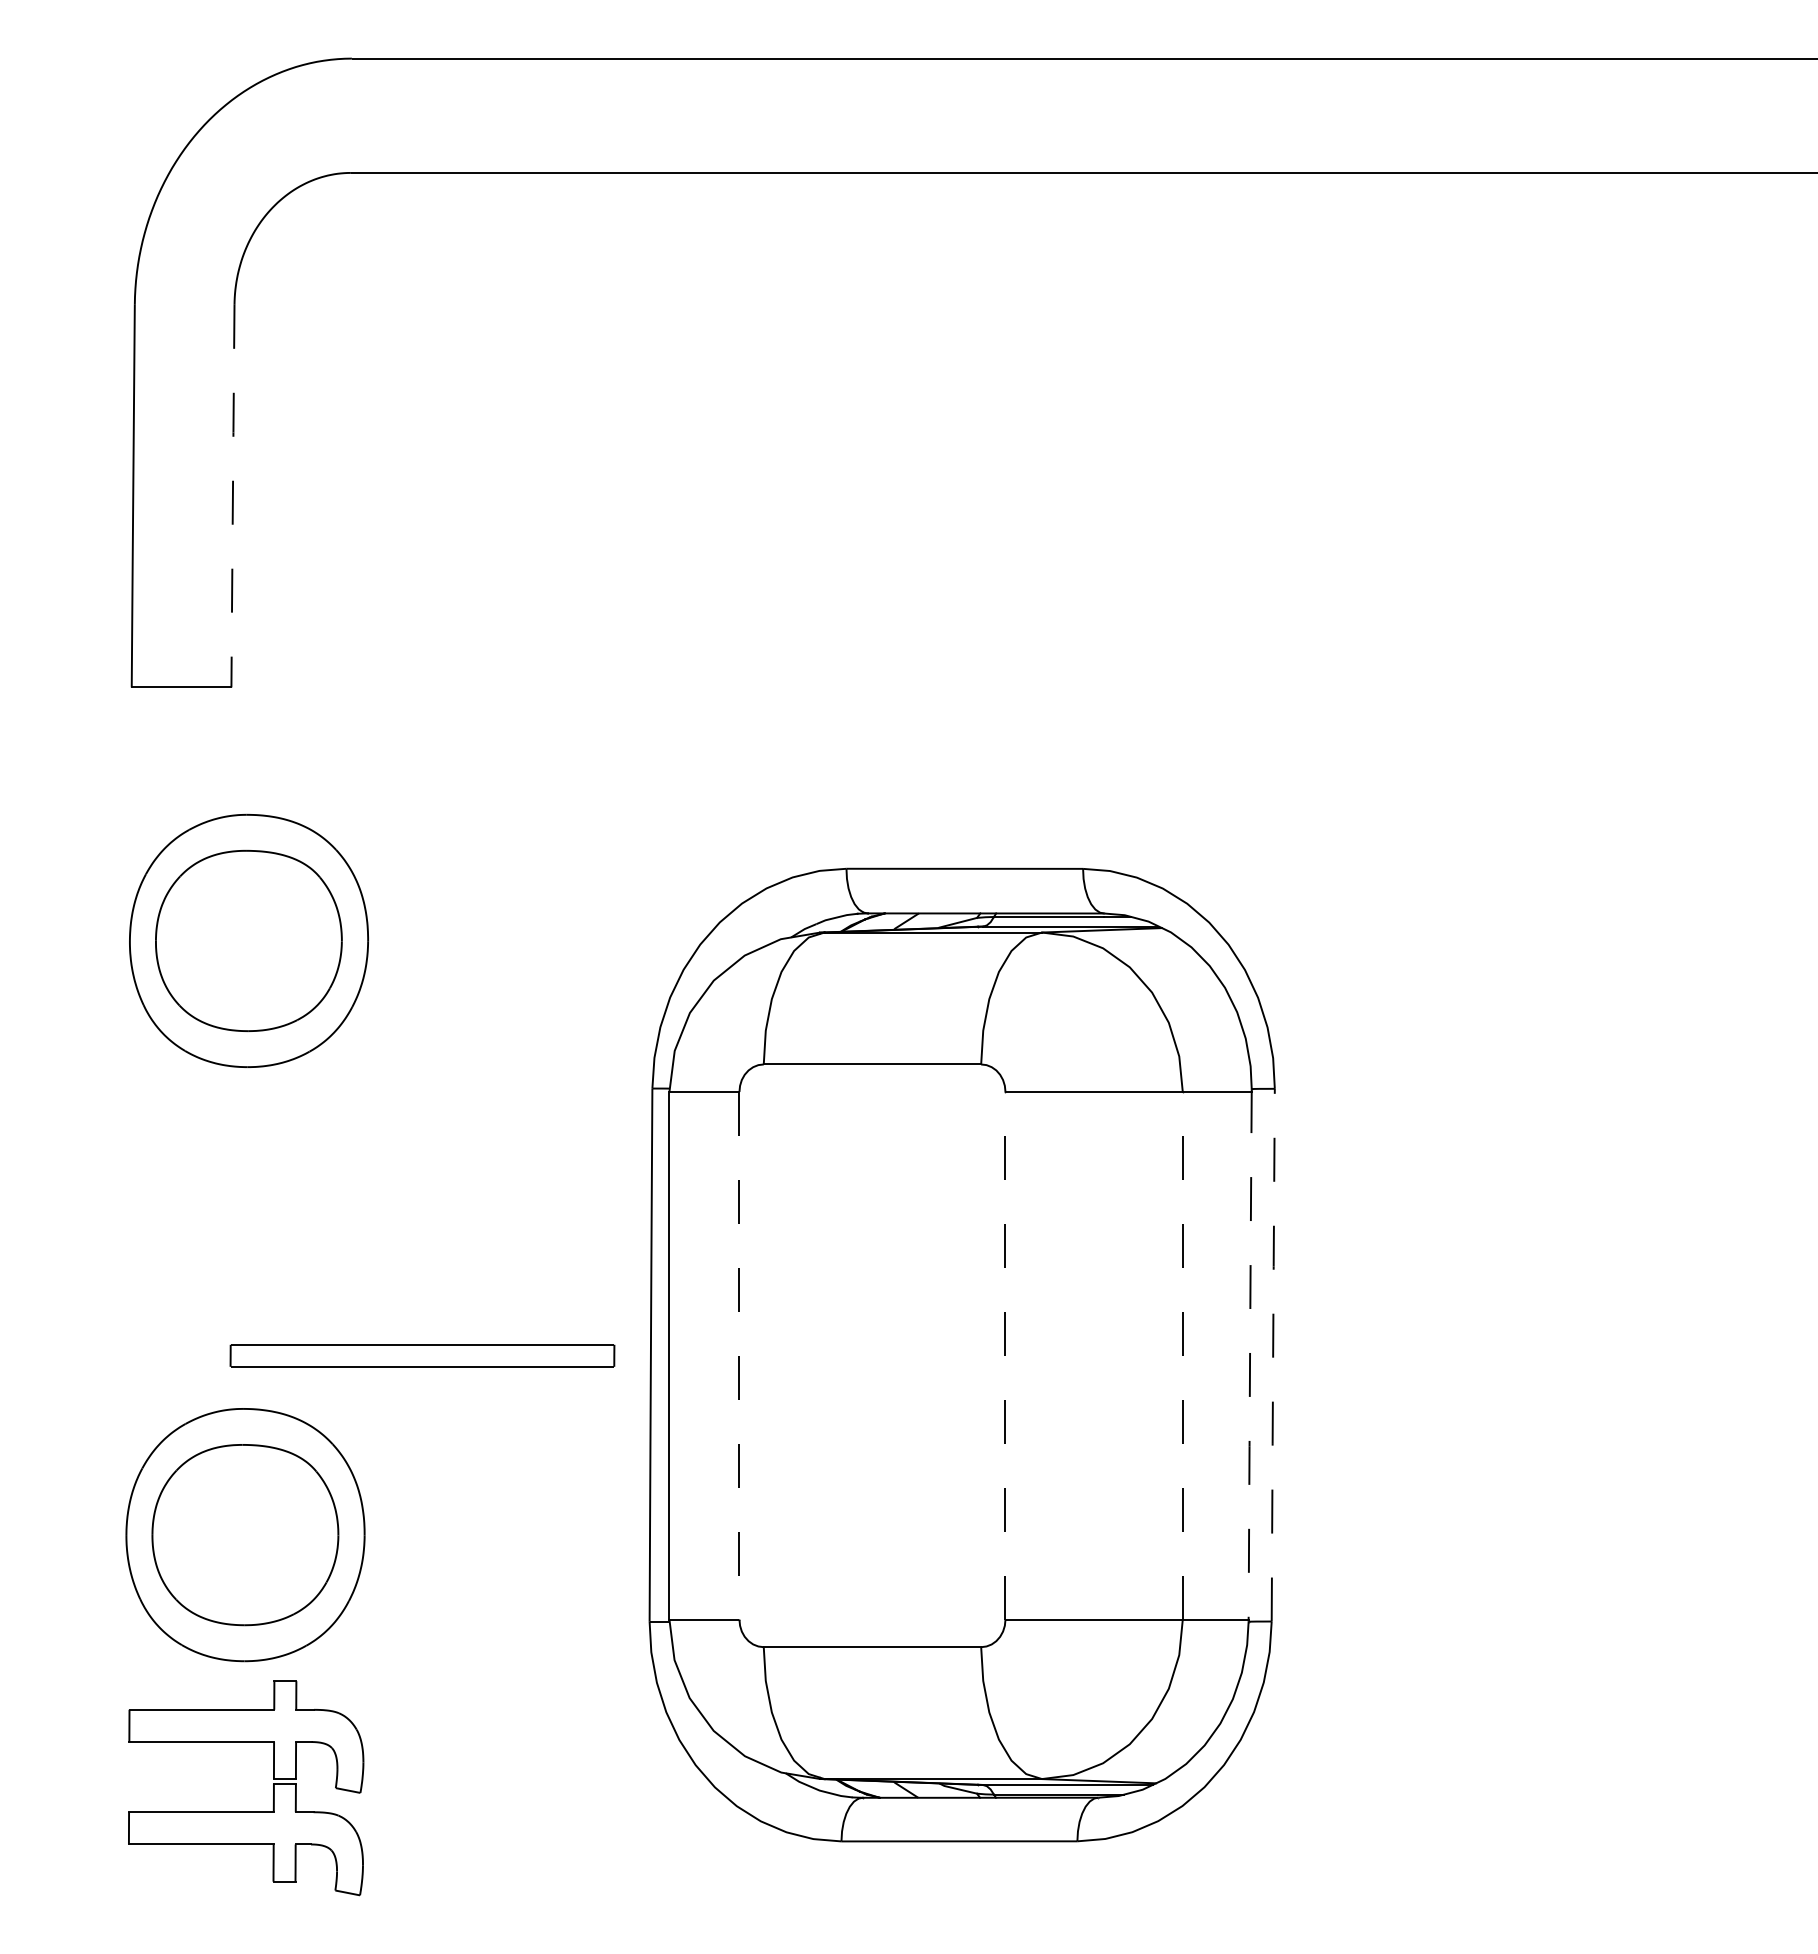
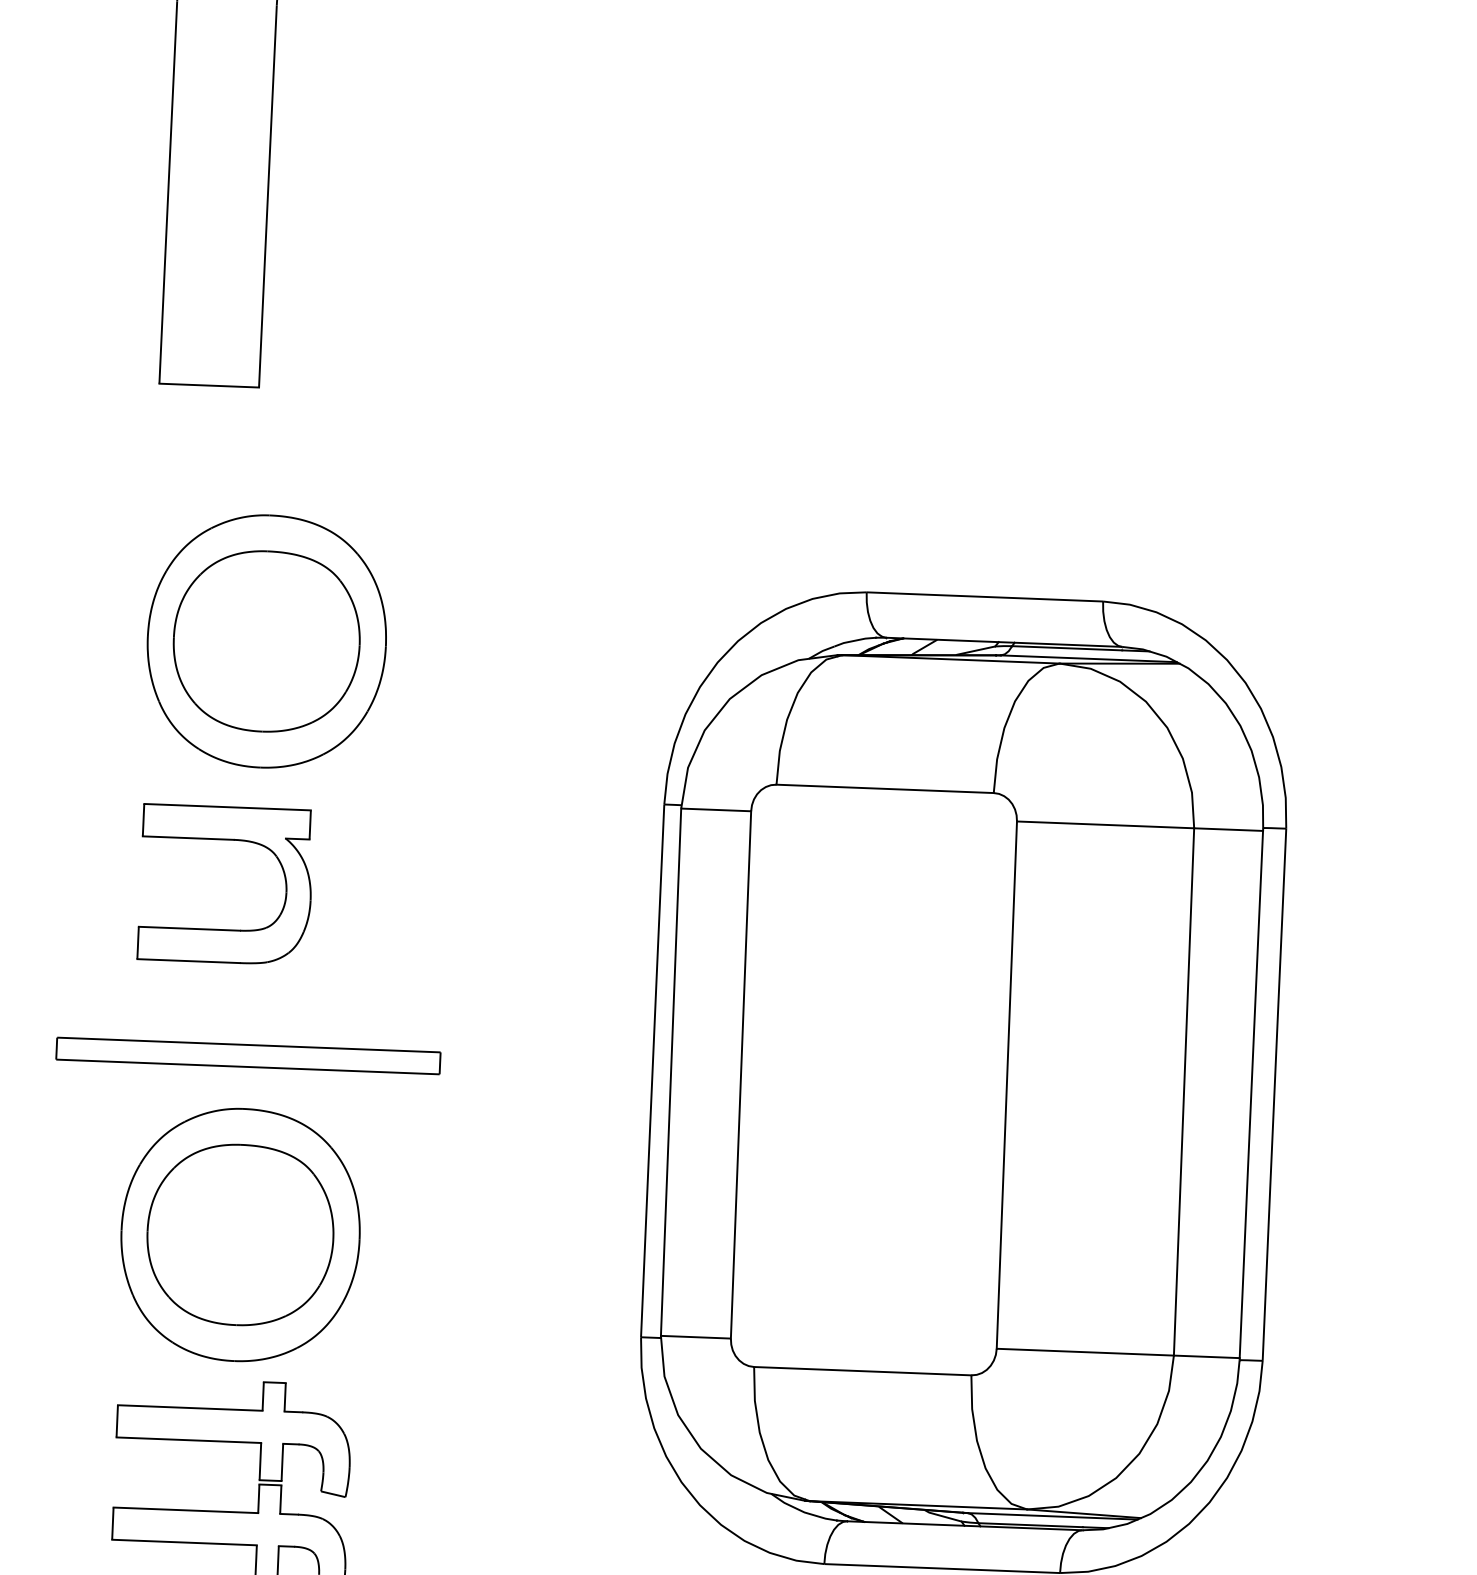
line: (232, 496) -> (267, 196), dashed -> solid
part: (223, 1141) -> (233, 840), added
part: (422, 1355) -> (248, 1055), moved
line: (739, 1355) -> (741, 1074), dashed -> solid
line: (1005, 1355) -> (1006, 1084), dashed -> solid
line: (1182, 1355) -> (1183, 1091), dashed -> solid
line: (1250, 1355) -> (1251, 1094), dashed -> solid
line: (1273, 1355) -> (1274, 1095), dashed -> solid

